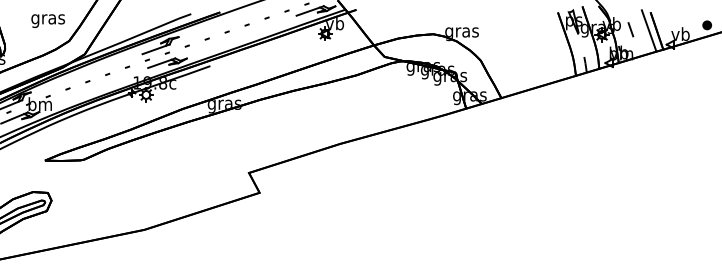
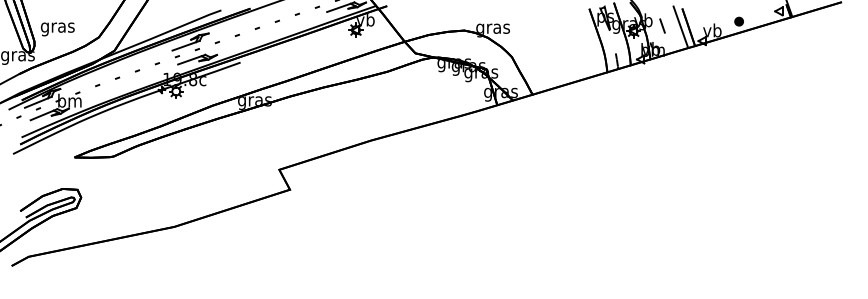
text: (47, 21) -> (57, 29), moved

